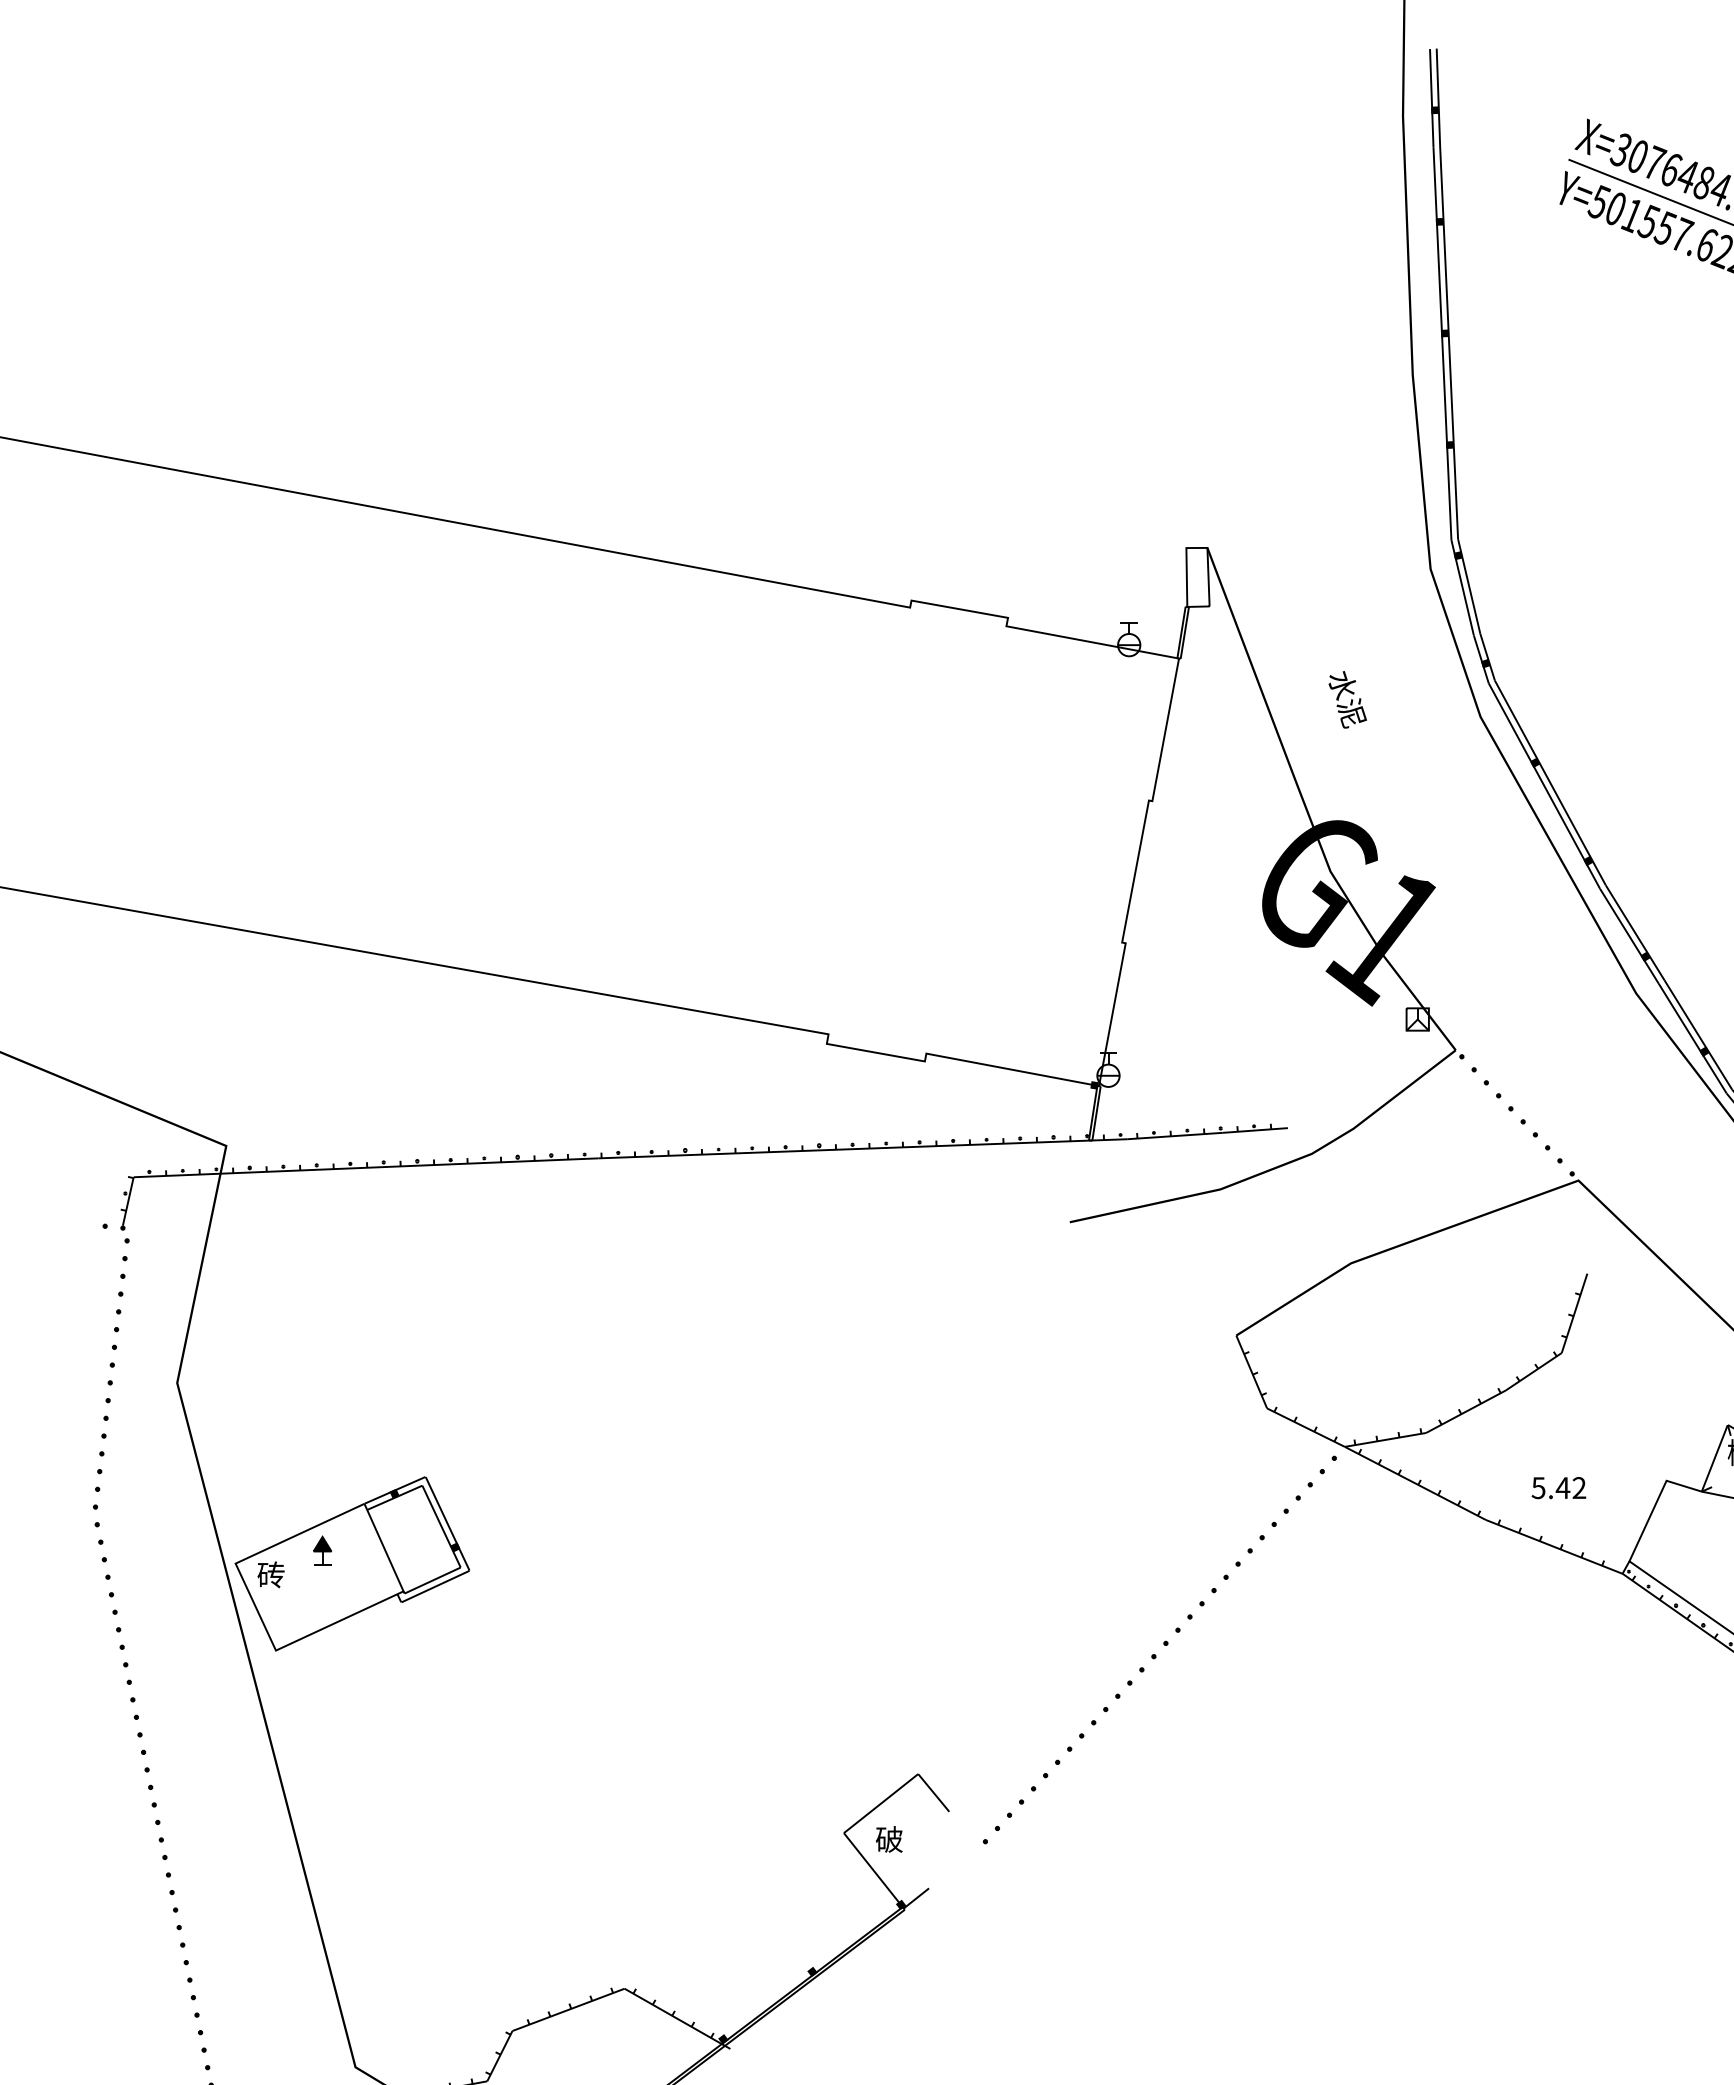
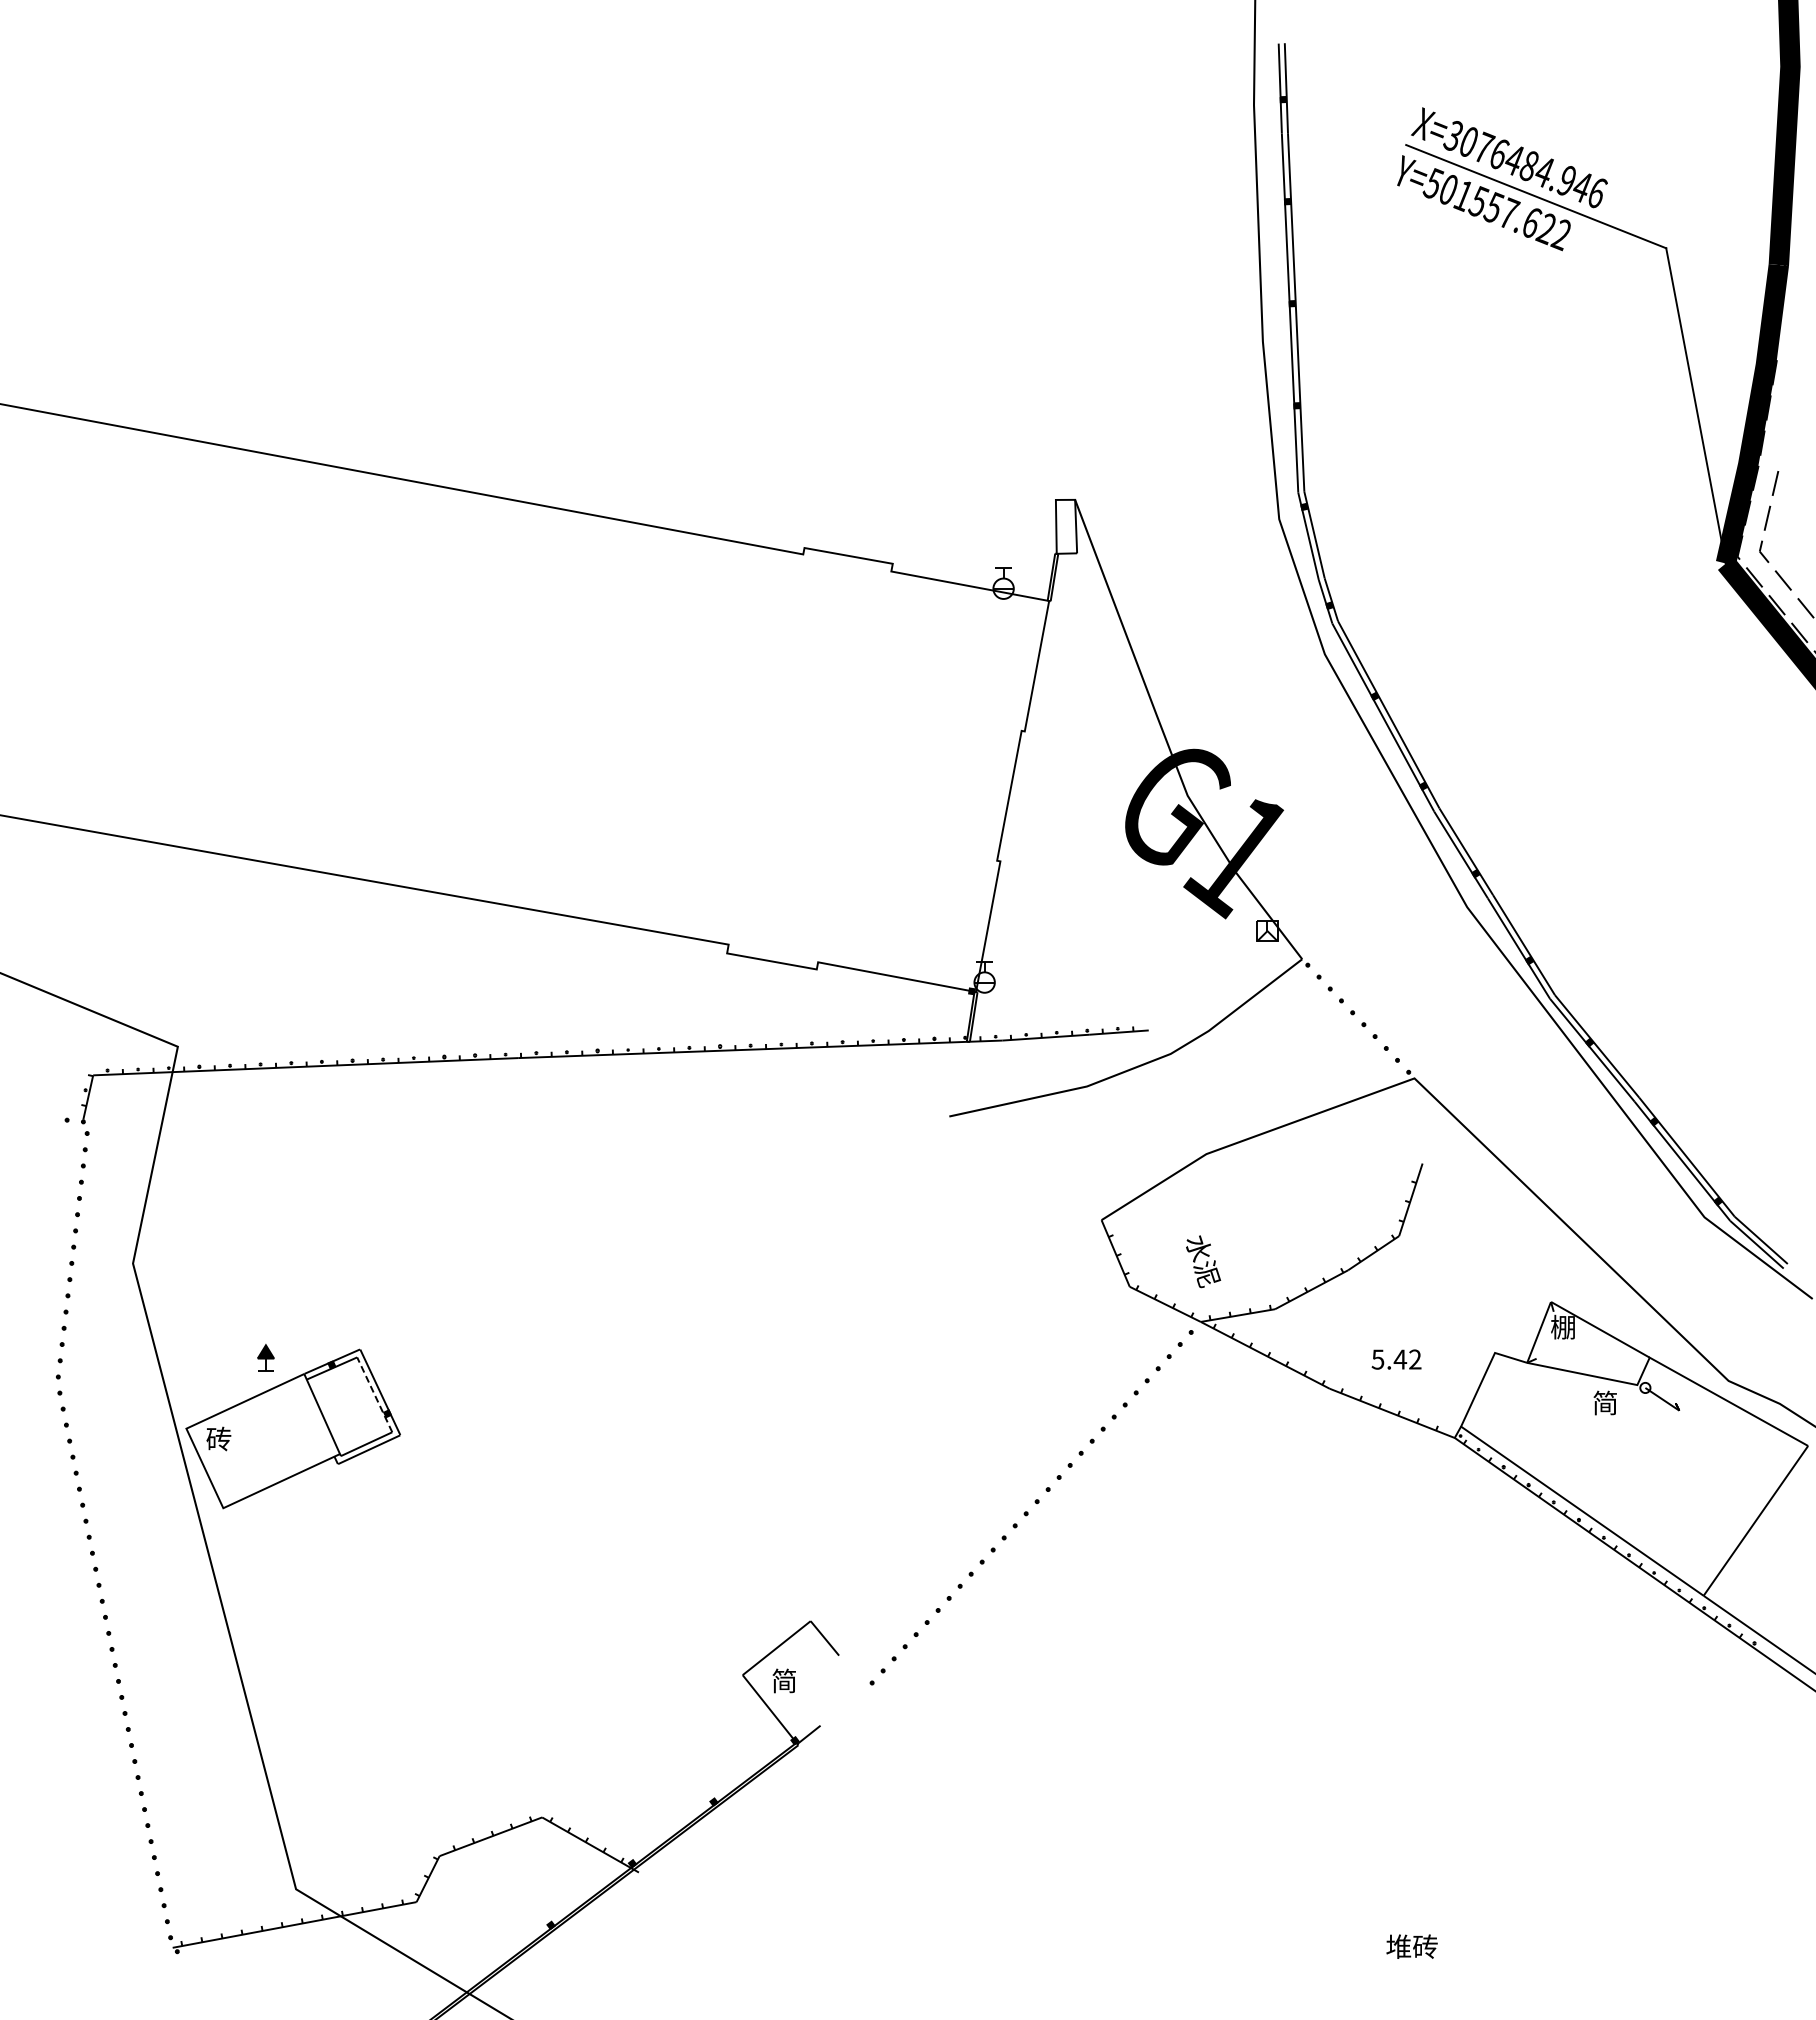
text: (1347, 699) -> (1203, 1261), moved
line: (441, 1526) -> (374, 1394), solid -> dashed
part: (322, 1550) -> (265, 1357), moved
text: (889, 1838) -> (784, 1680), 破 -> 简

